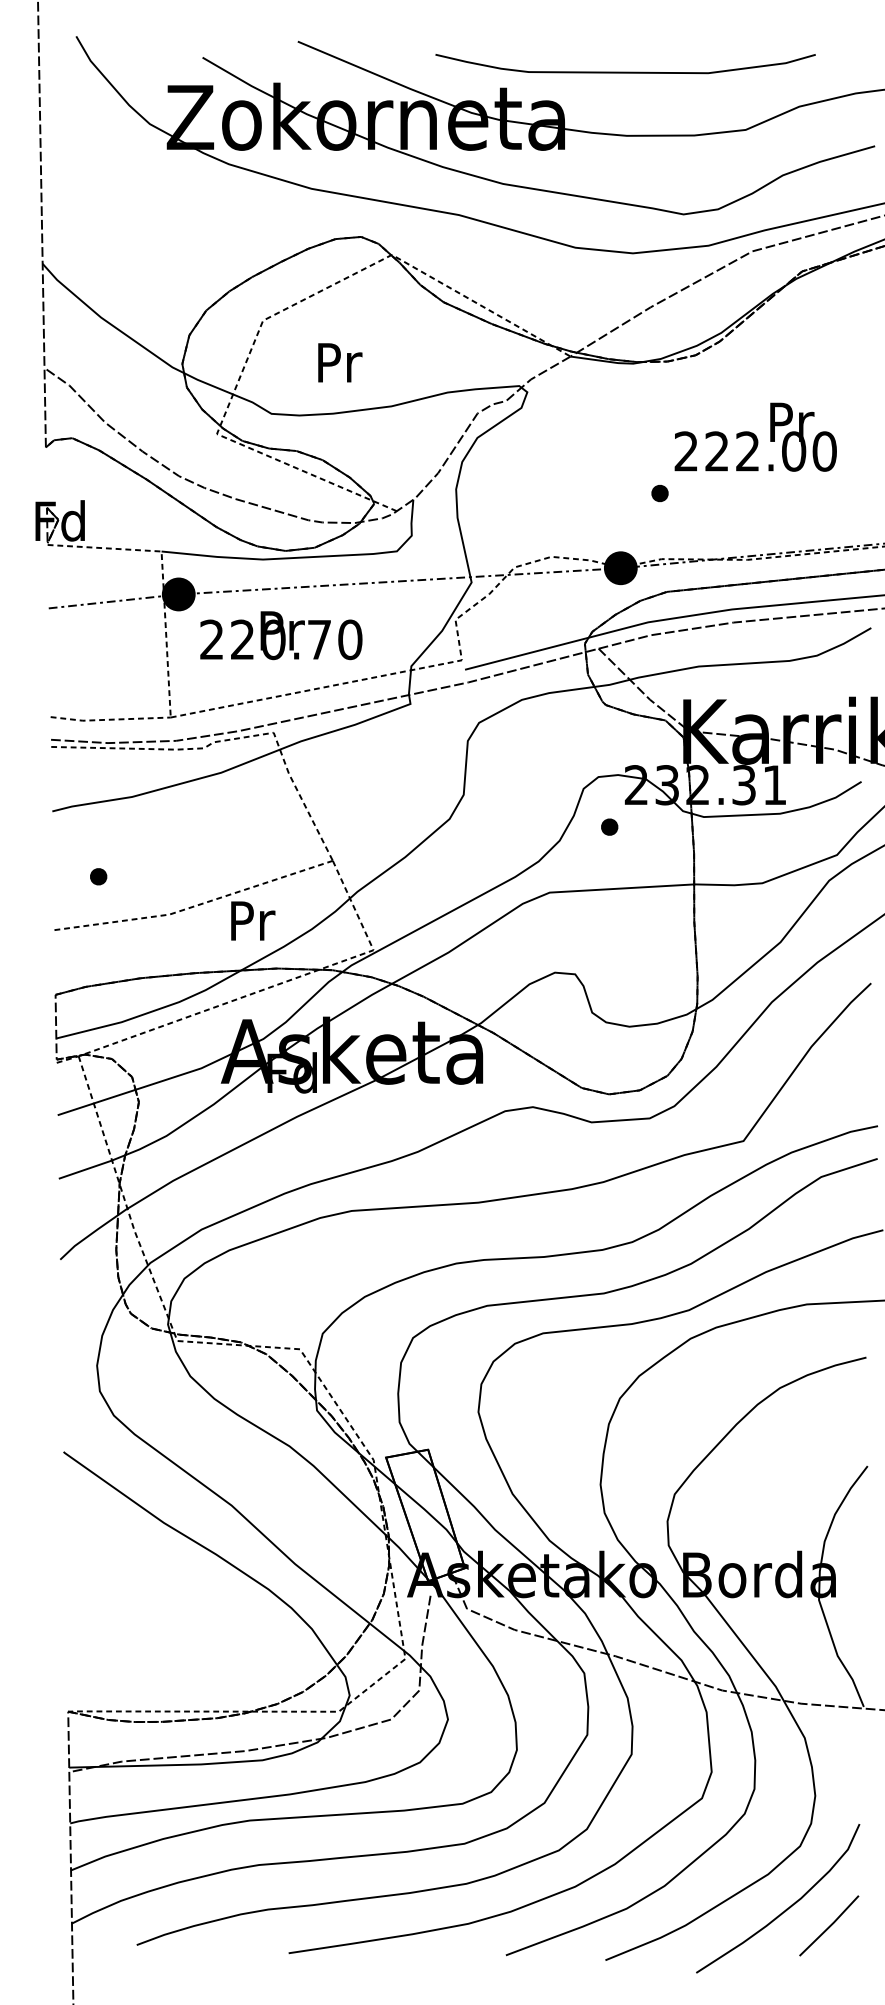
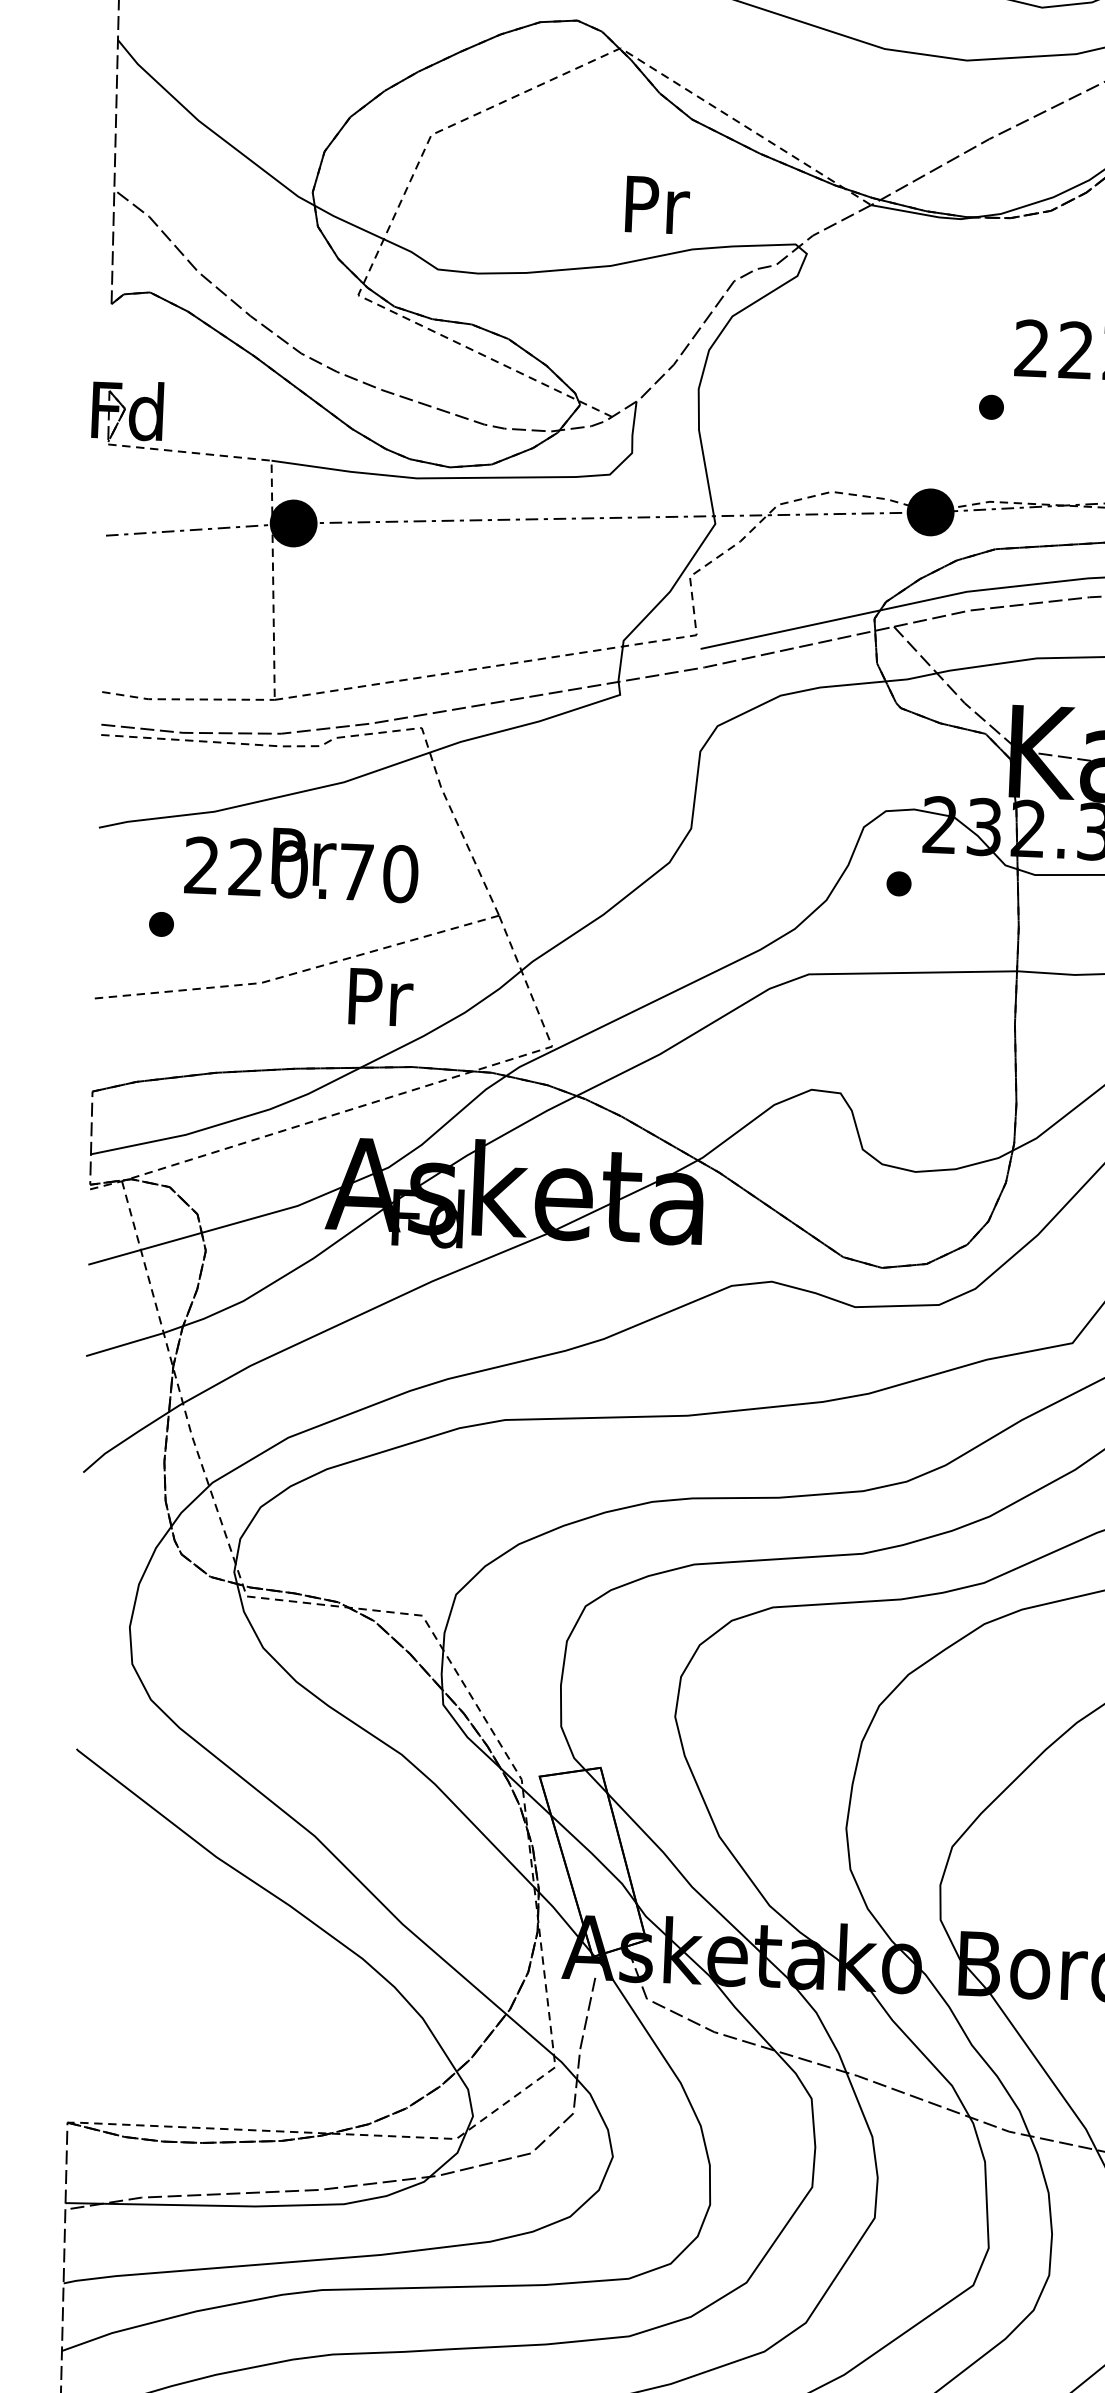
text: (340, 362) -> (657, 204), moved
text: (281, 635) -> (302, 863), moved

